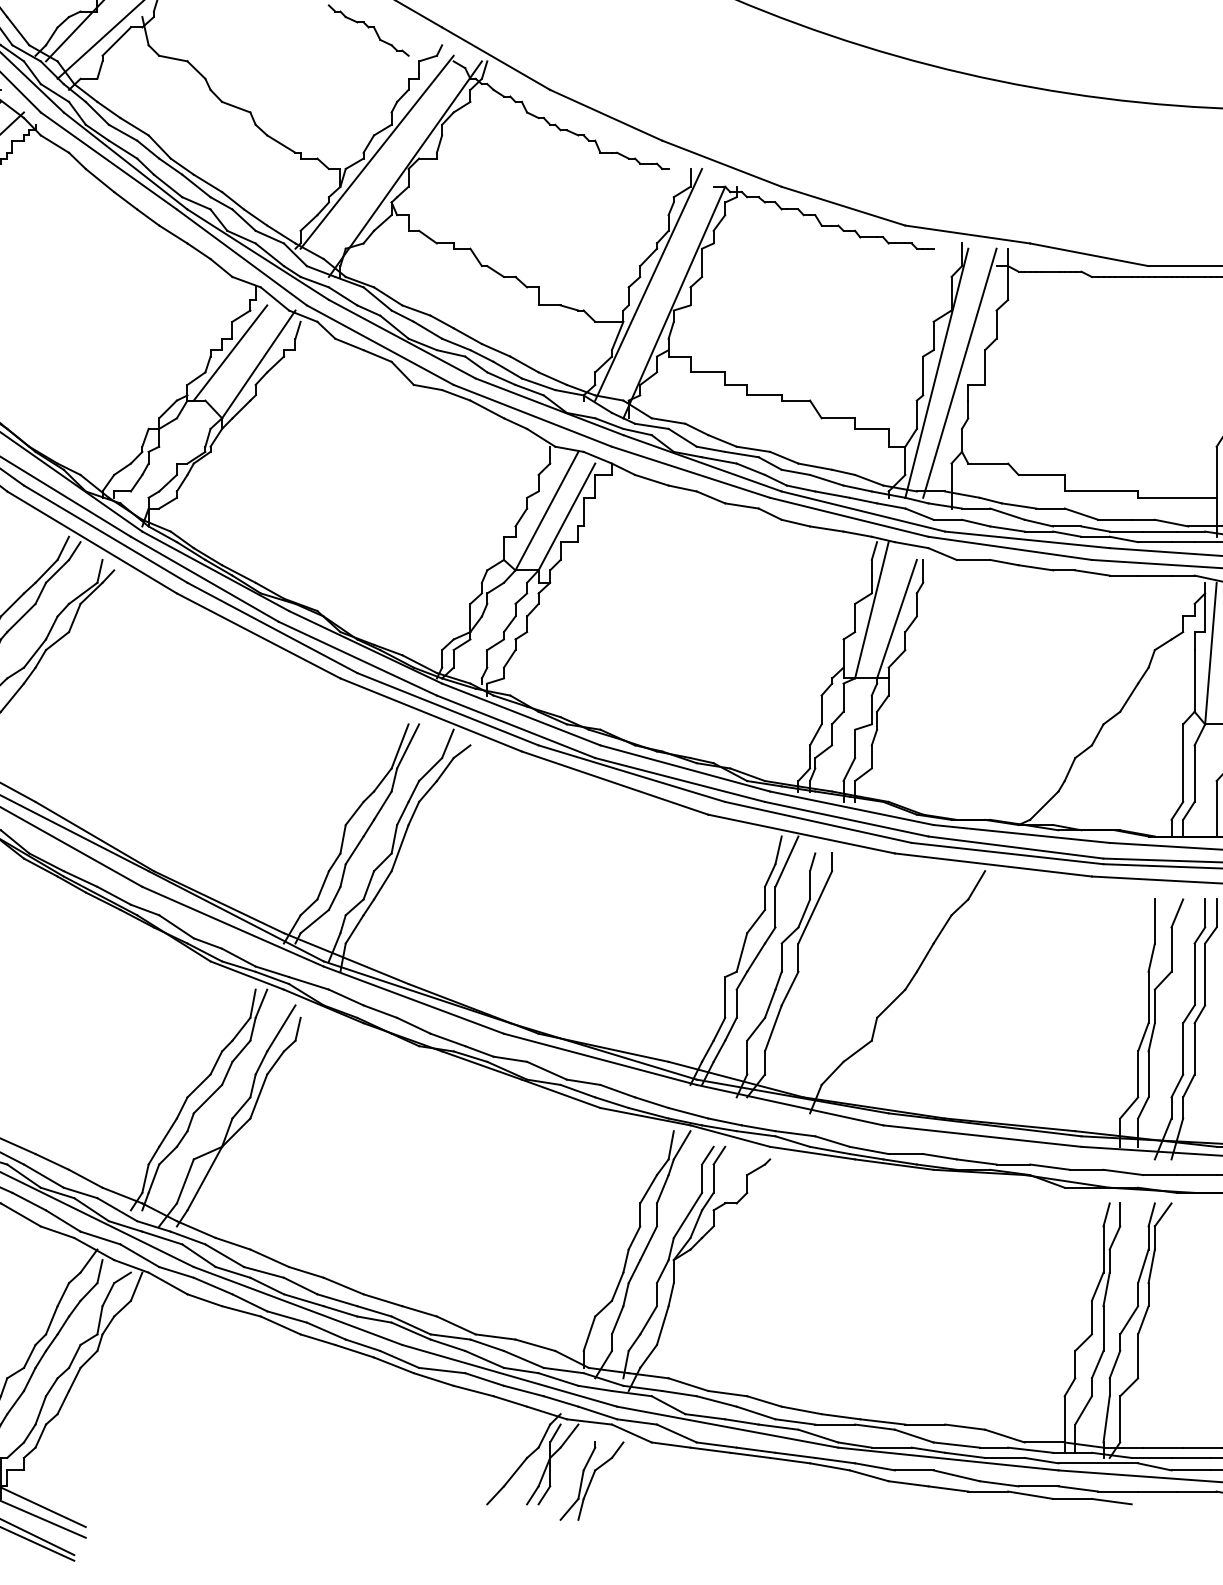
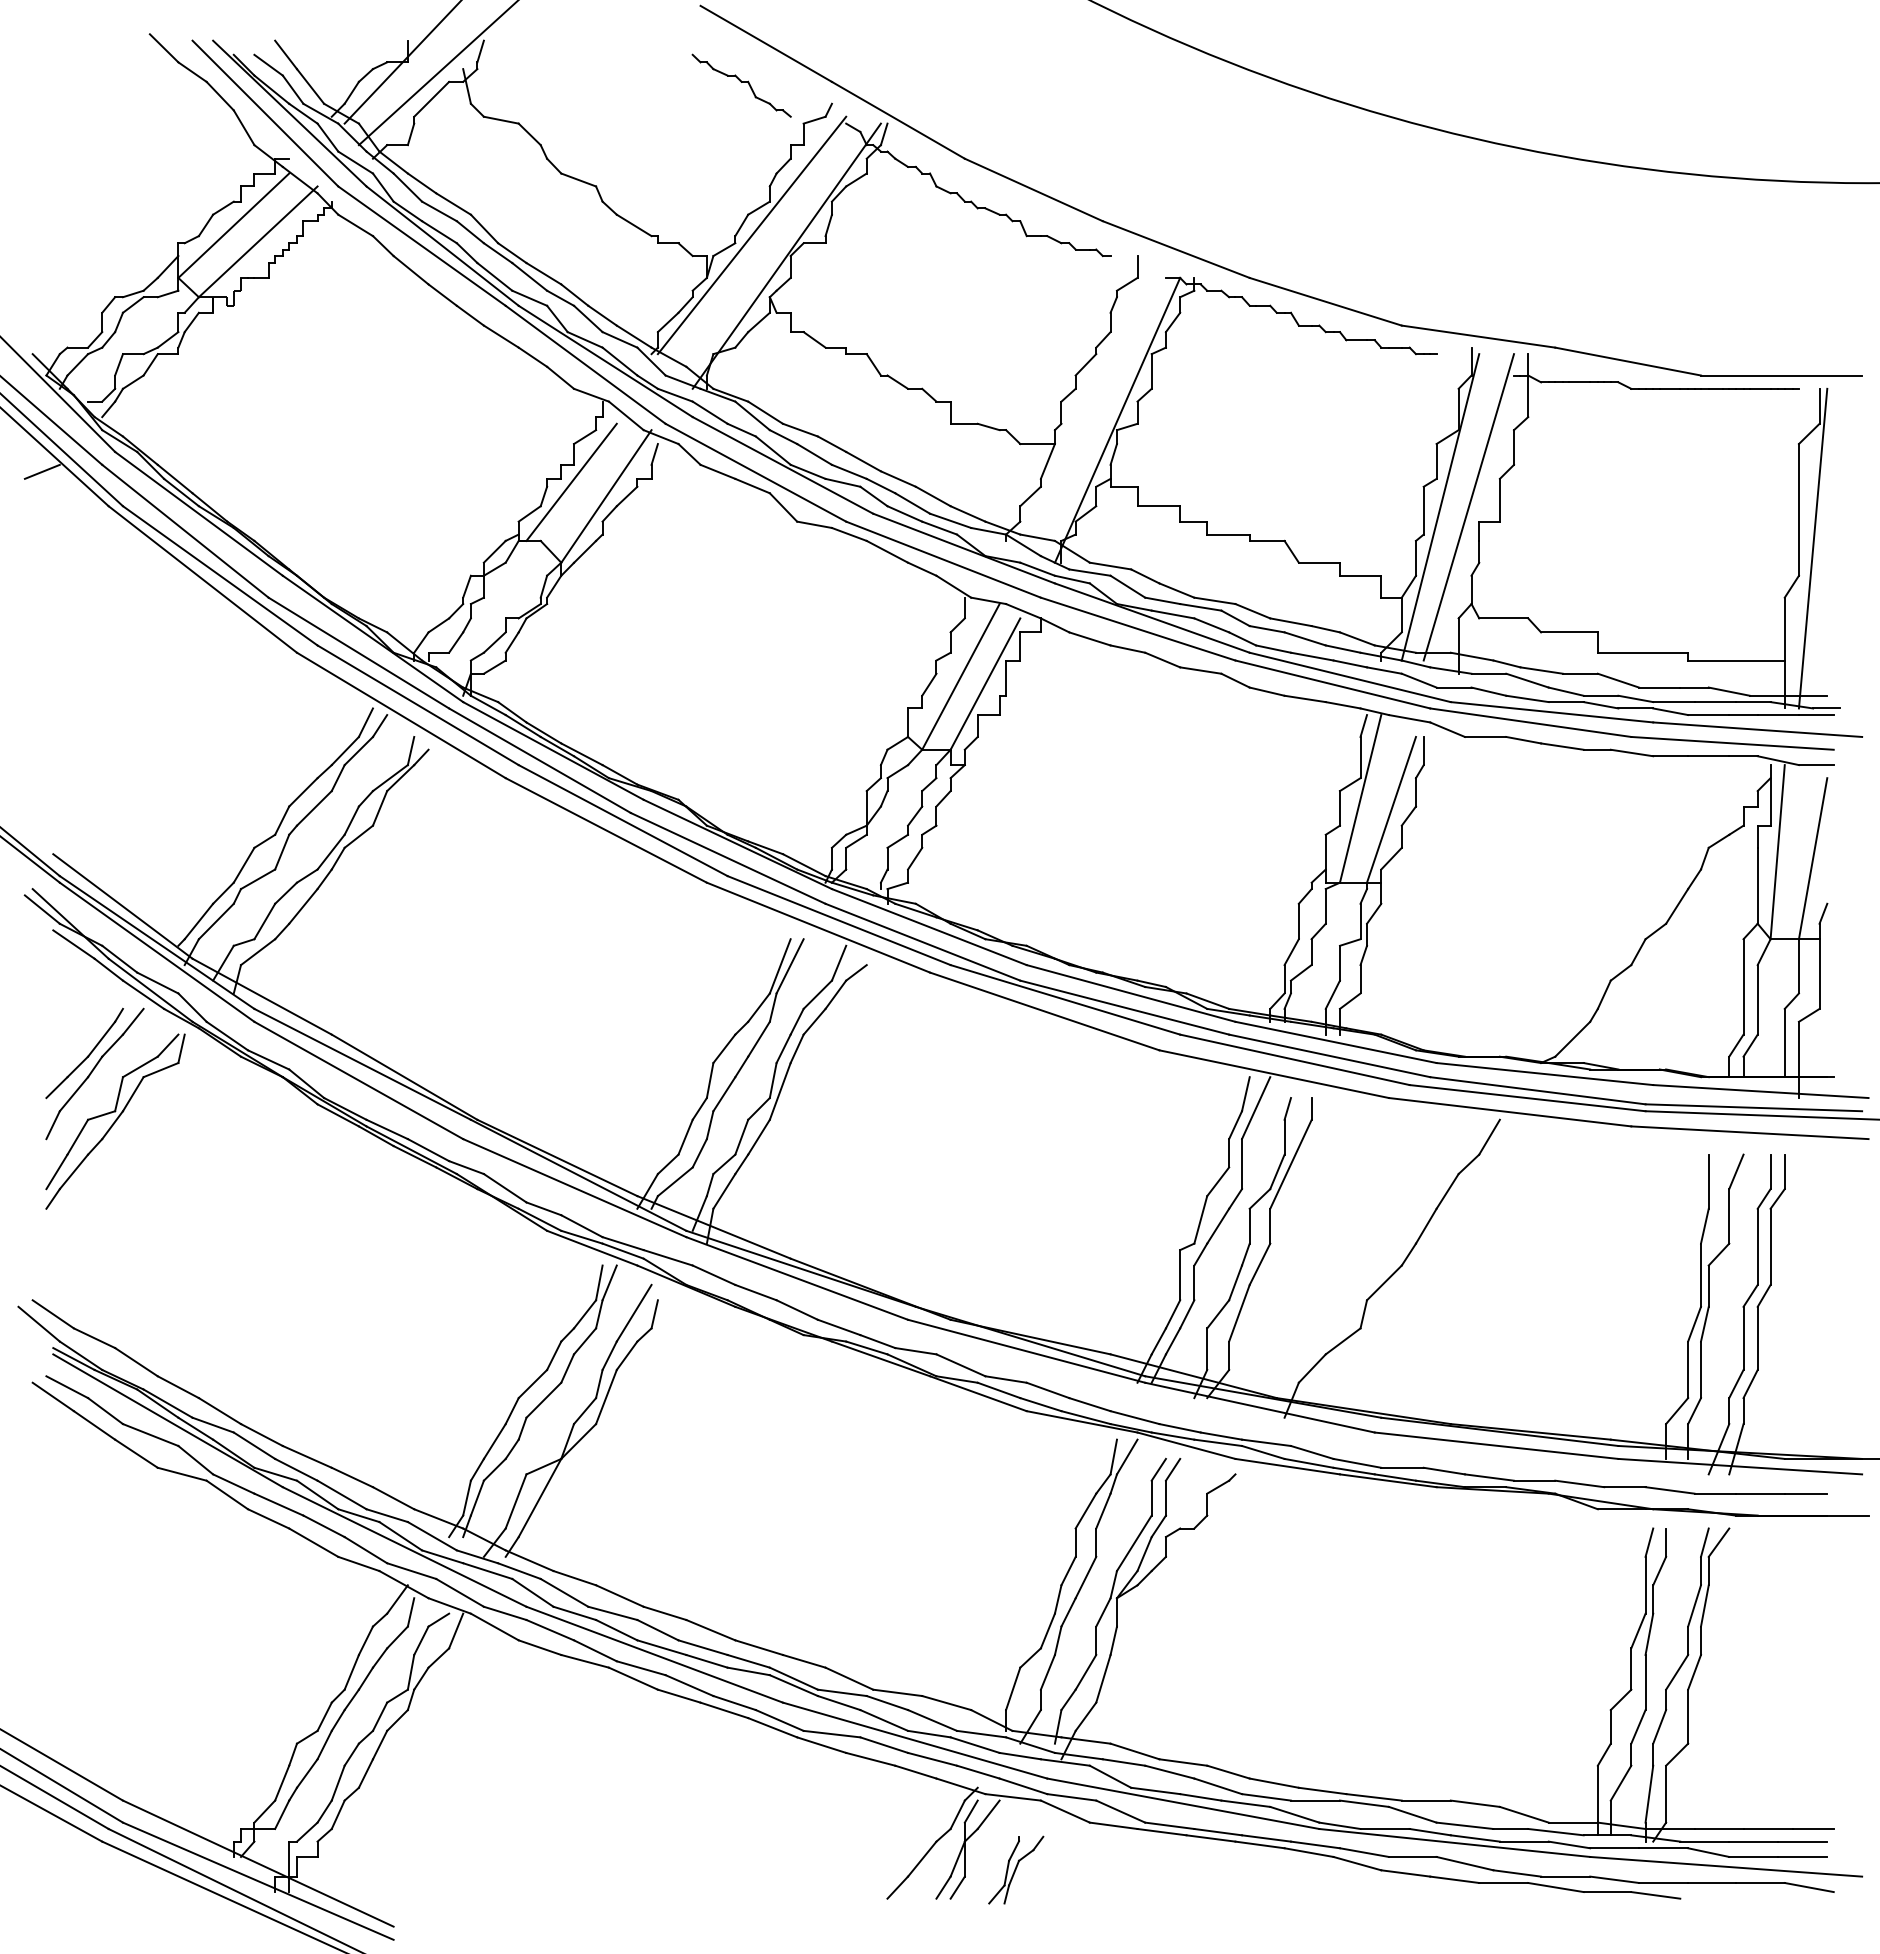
line: (648, 284) -> (1085, 398), removed
part: (591, 1480) -> (1015, 1869), size x0.7

